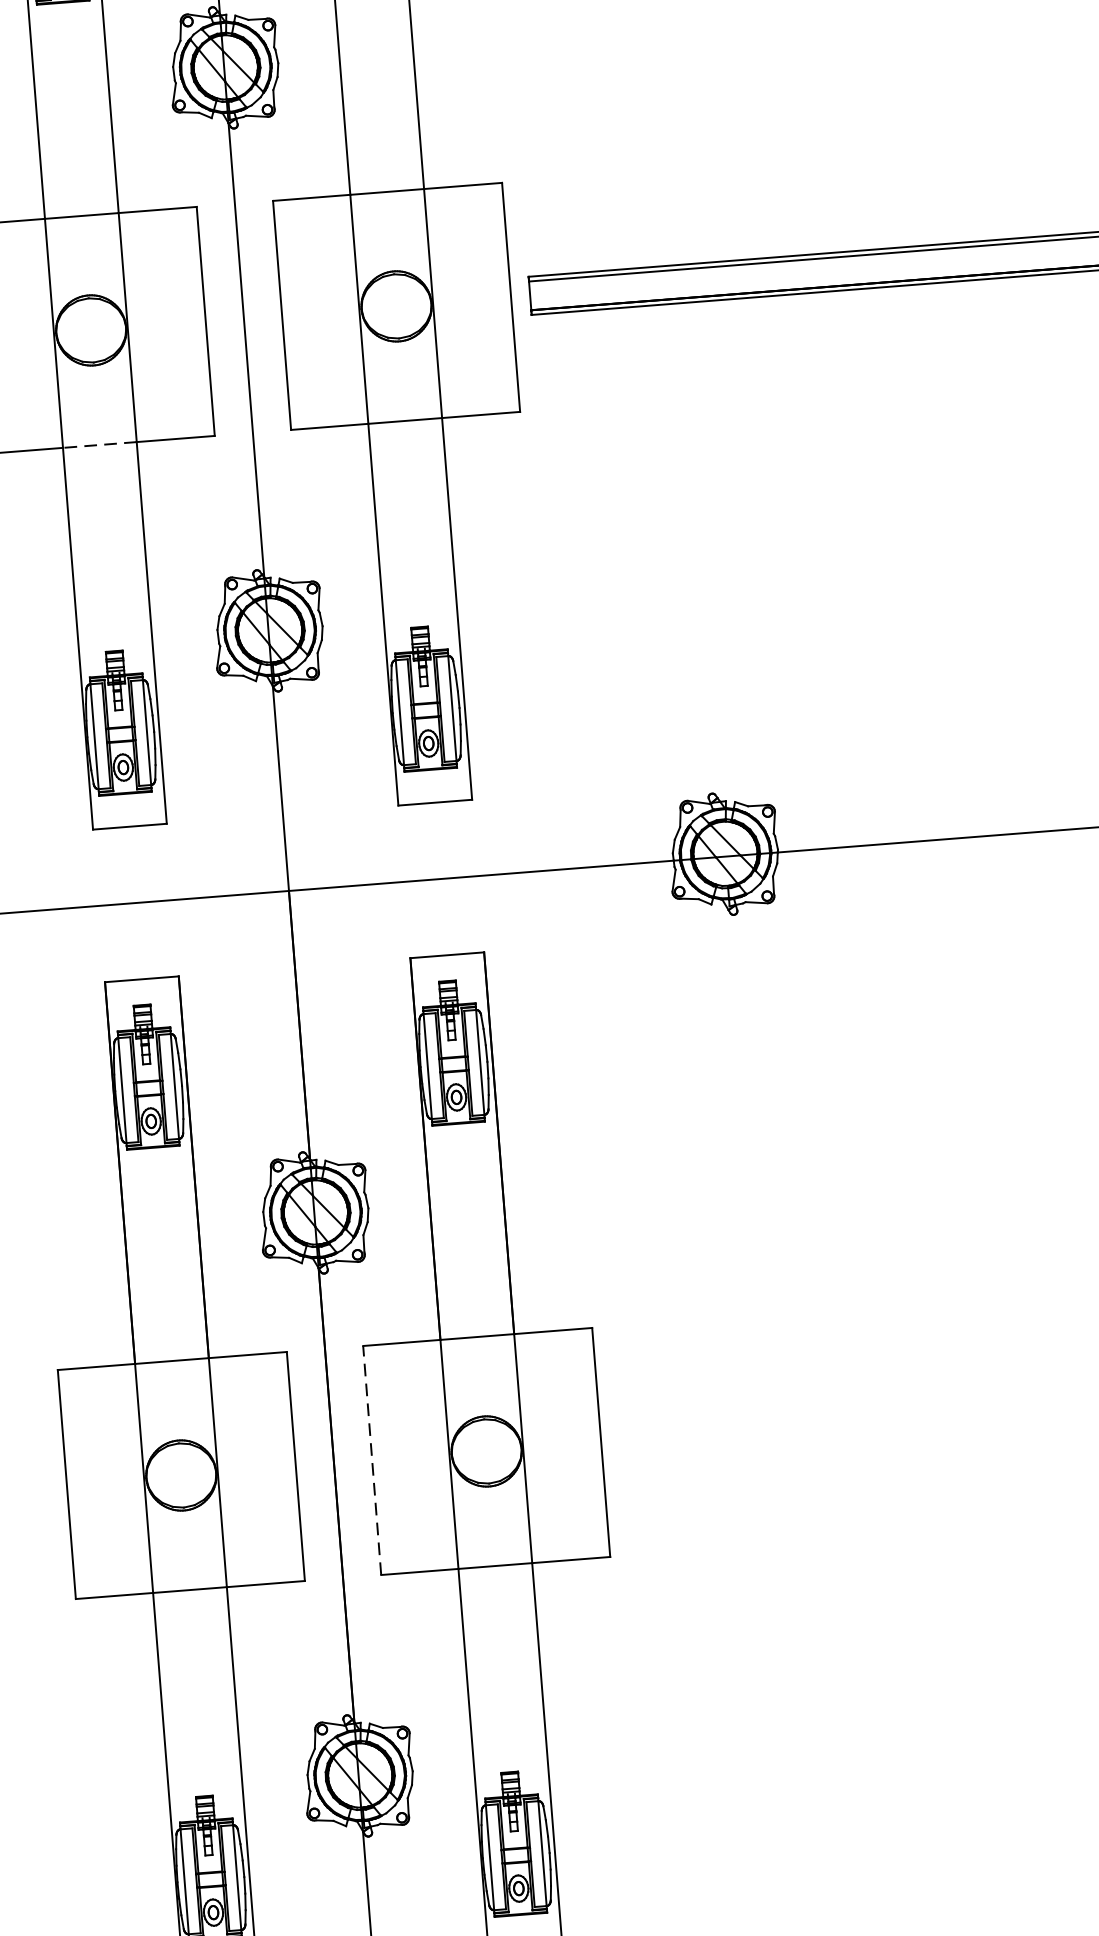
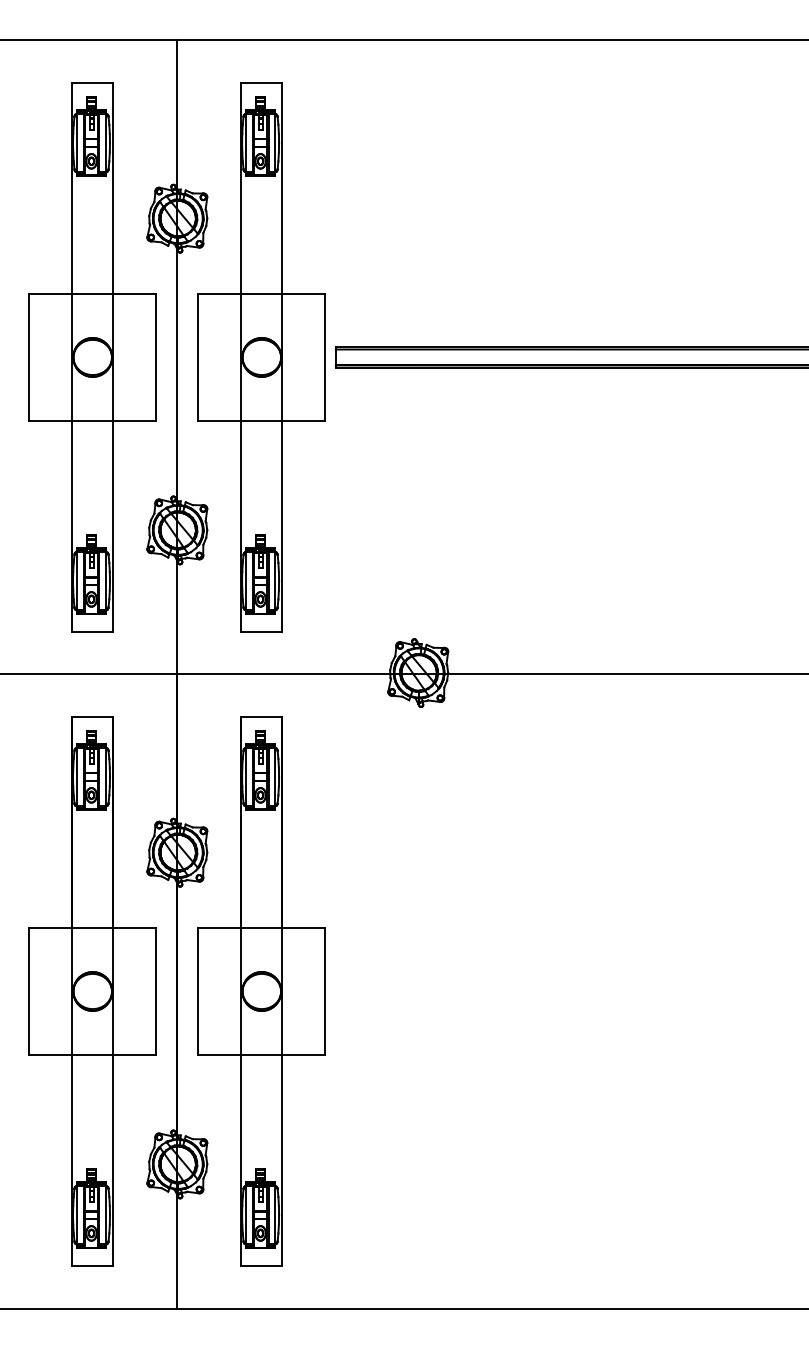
line: (99, 444) -> (92, 420), dashed -> solid
line: (372, 1460) -> (198, 991), dashed -> solid

